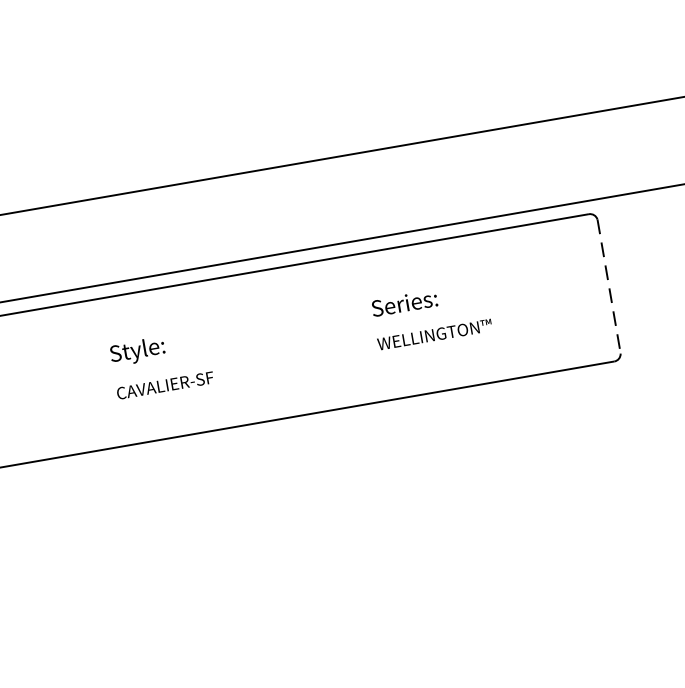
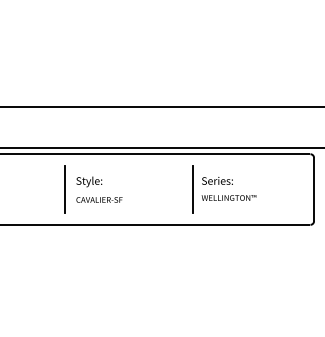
line: (610, 288) -> (314, 190), dashed -> solid
line: (355, 330) -> (192, 189), added
line: (88, 376) -> (64, 189), added

